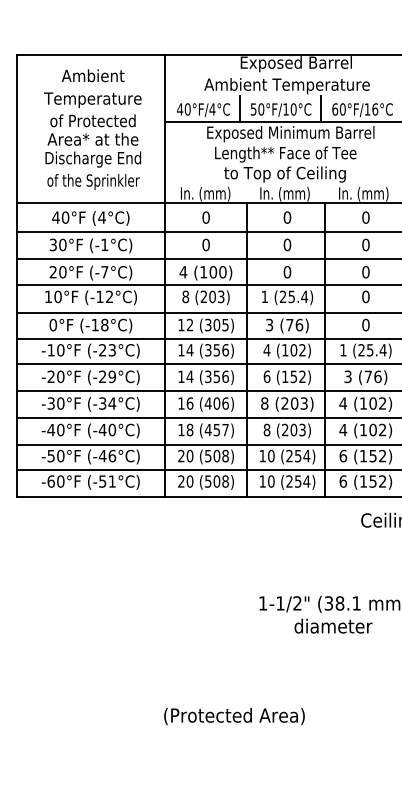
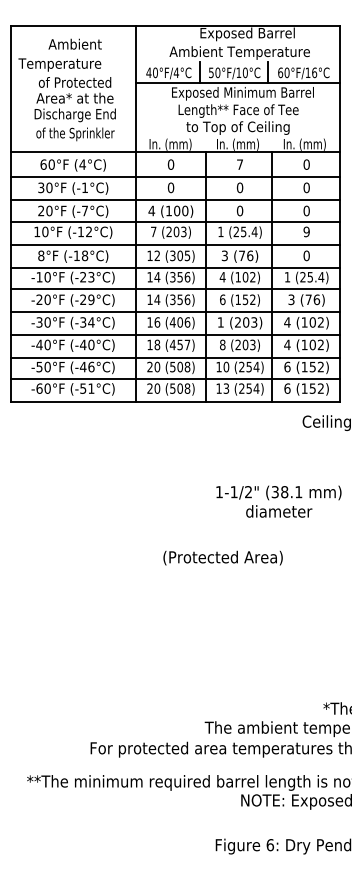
text: (92, 99) -> (59, 64), moved
text: (55, 217) -> (43, 164), 40°F -> 60°F
text: (286, 217) -> (239, 164), 0 -> 7
text: (185, 296) -> (153, 231), 8 -> 7
text: (365, 297) -> (306, 232), 0 -> 9
text: (53, 324) -> (41, 255), 0°F -> 8°F
text: (264, 403) -> (220, 322), 8 -> 1
text: (271, 481) -> (226, 388), 10 -> 13
text: (233, 715) -> (222, 557), moved

